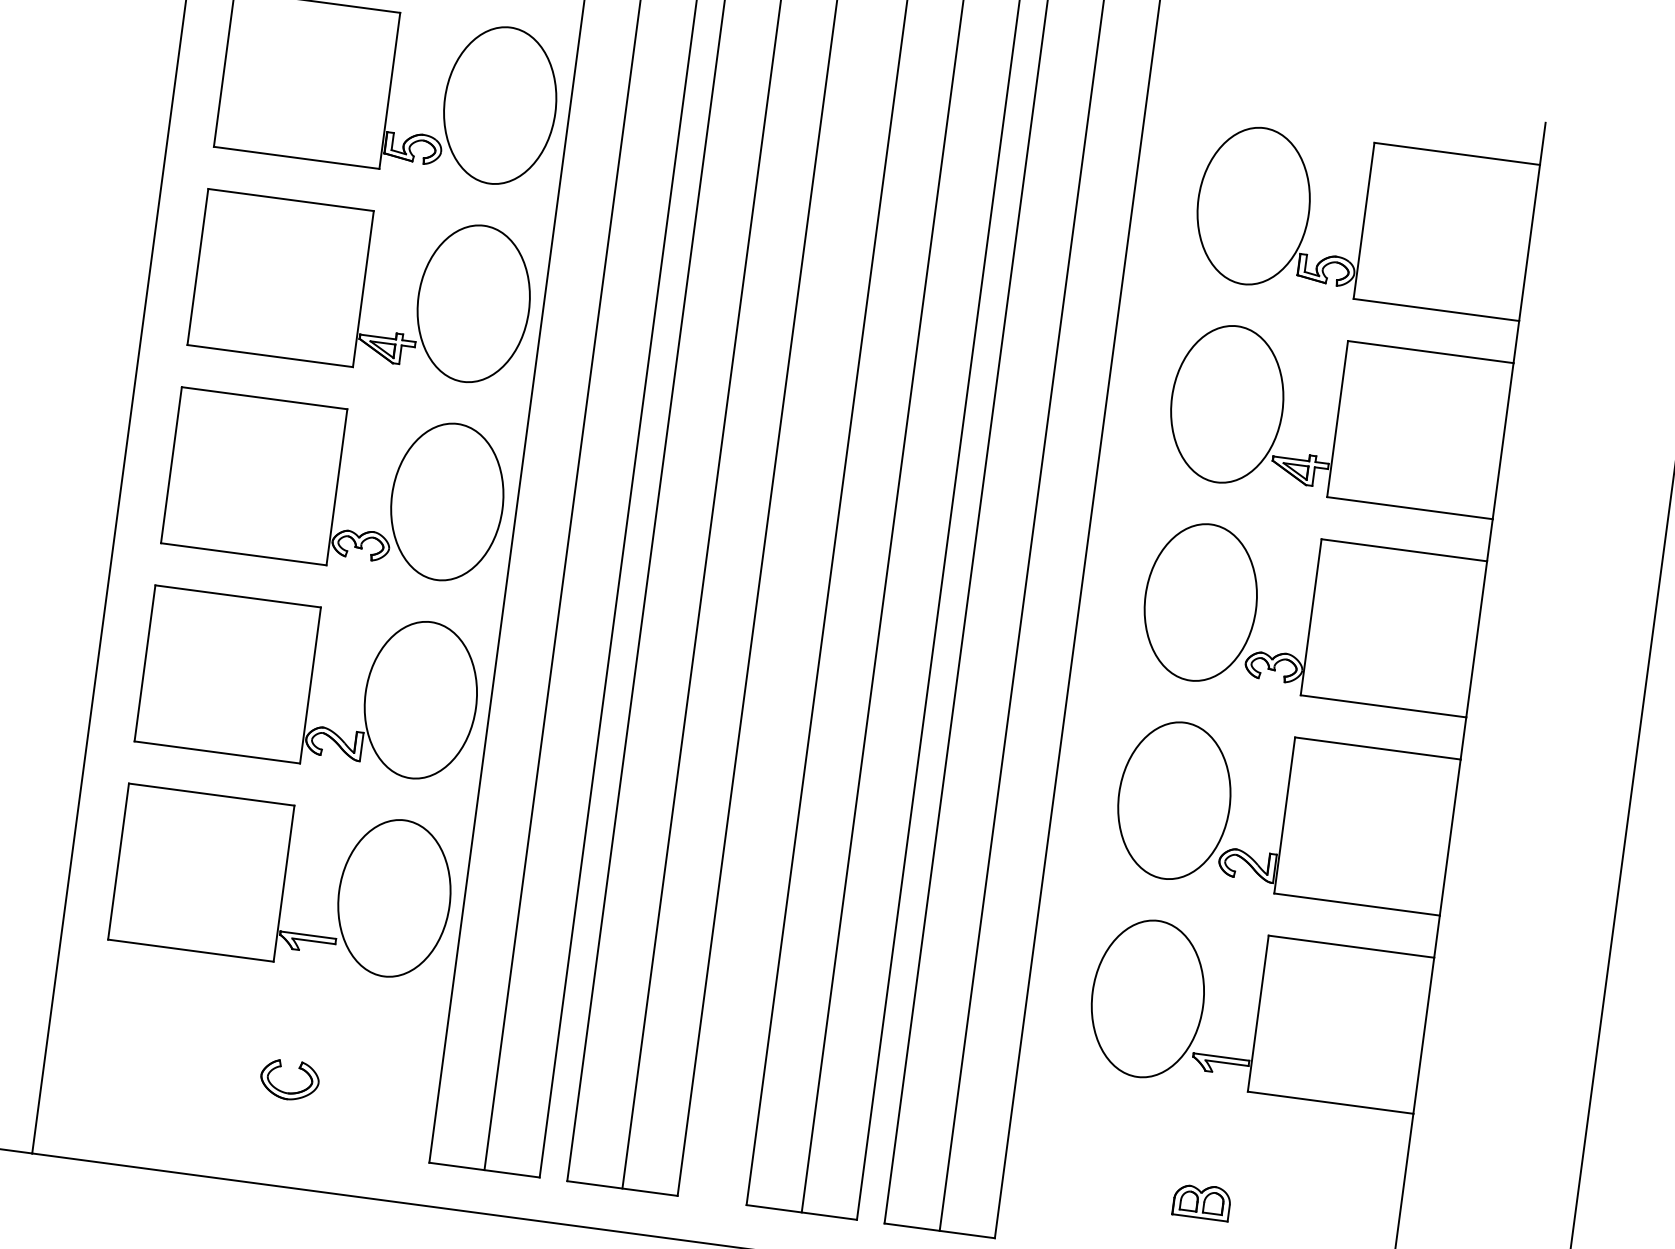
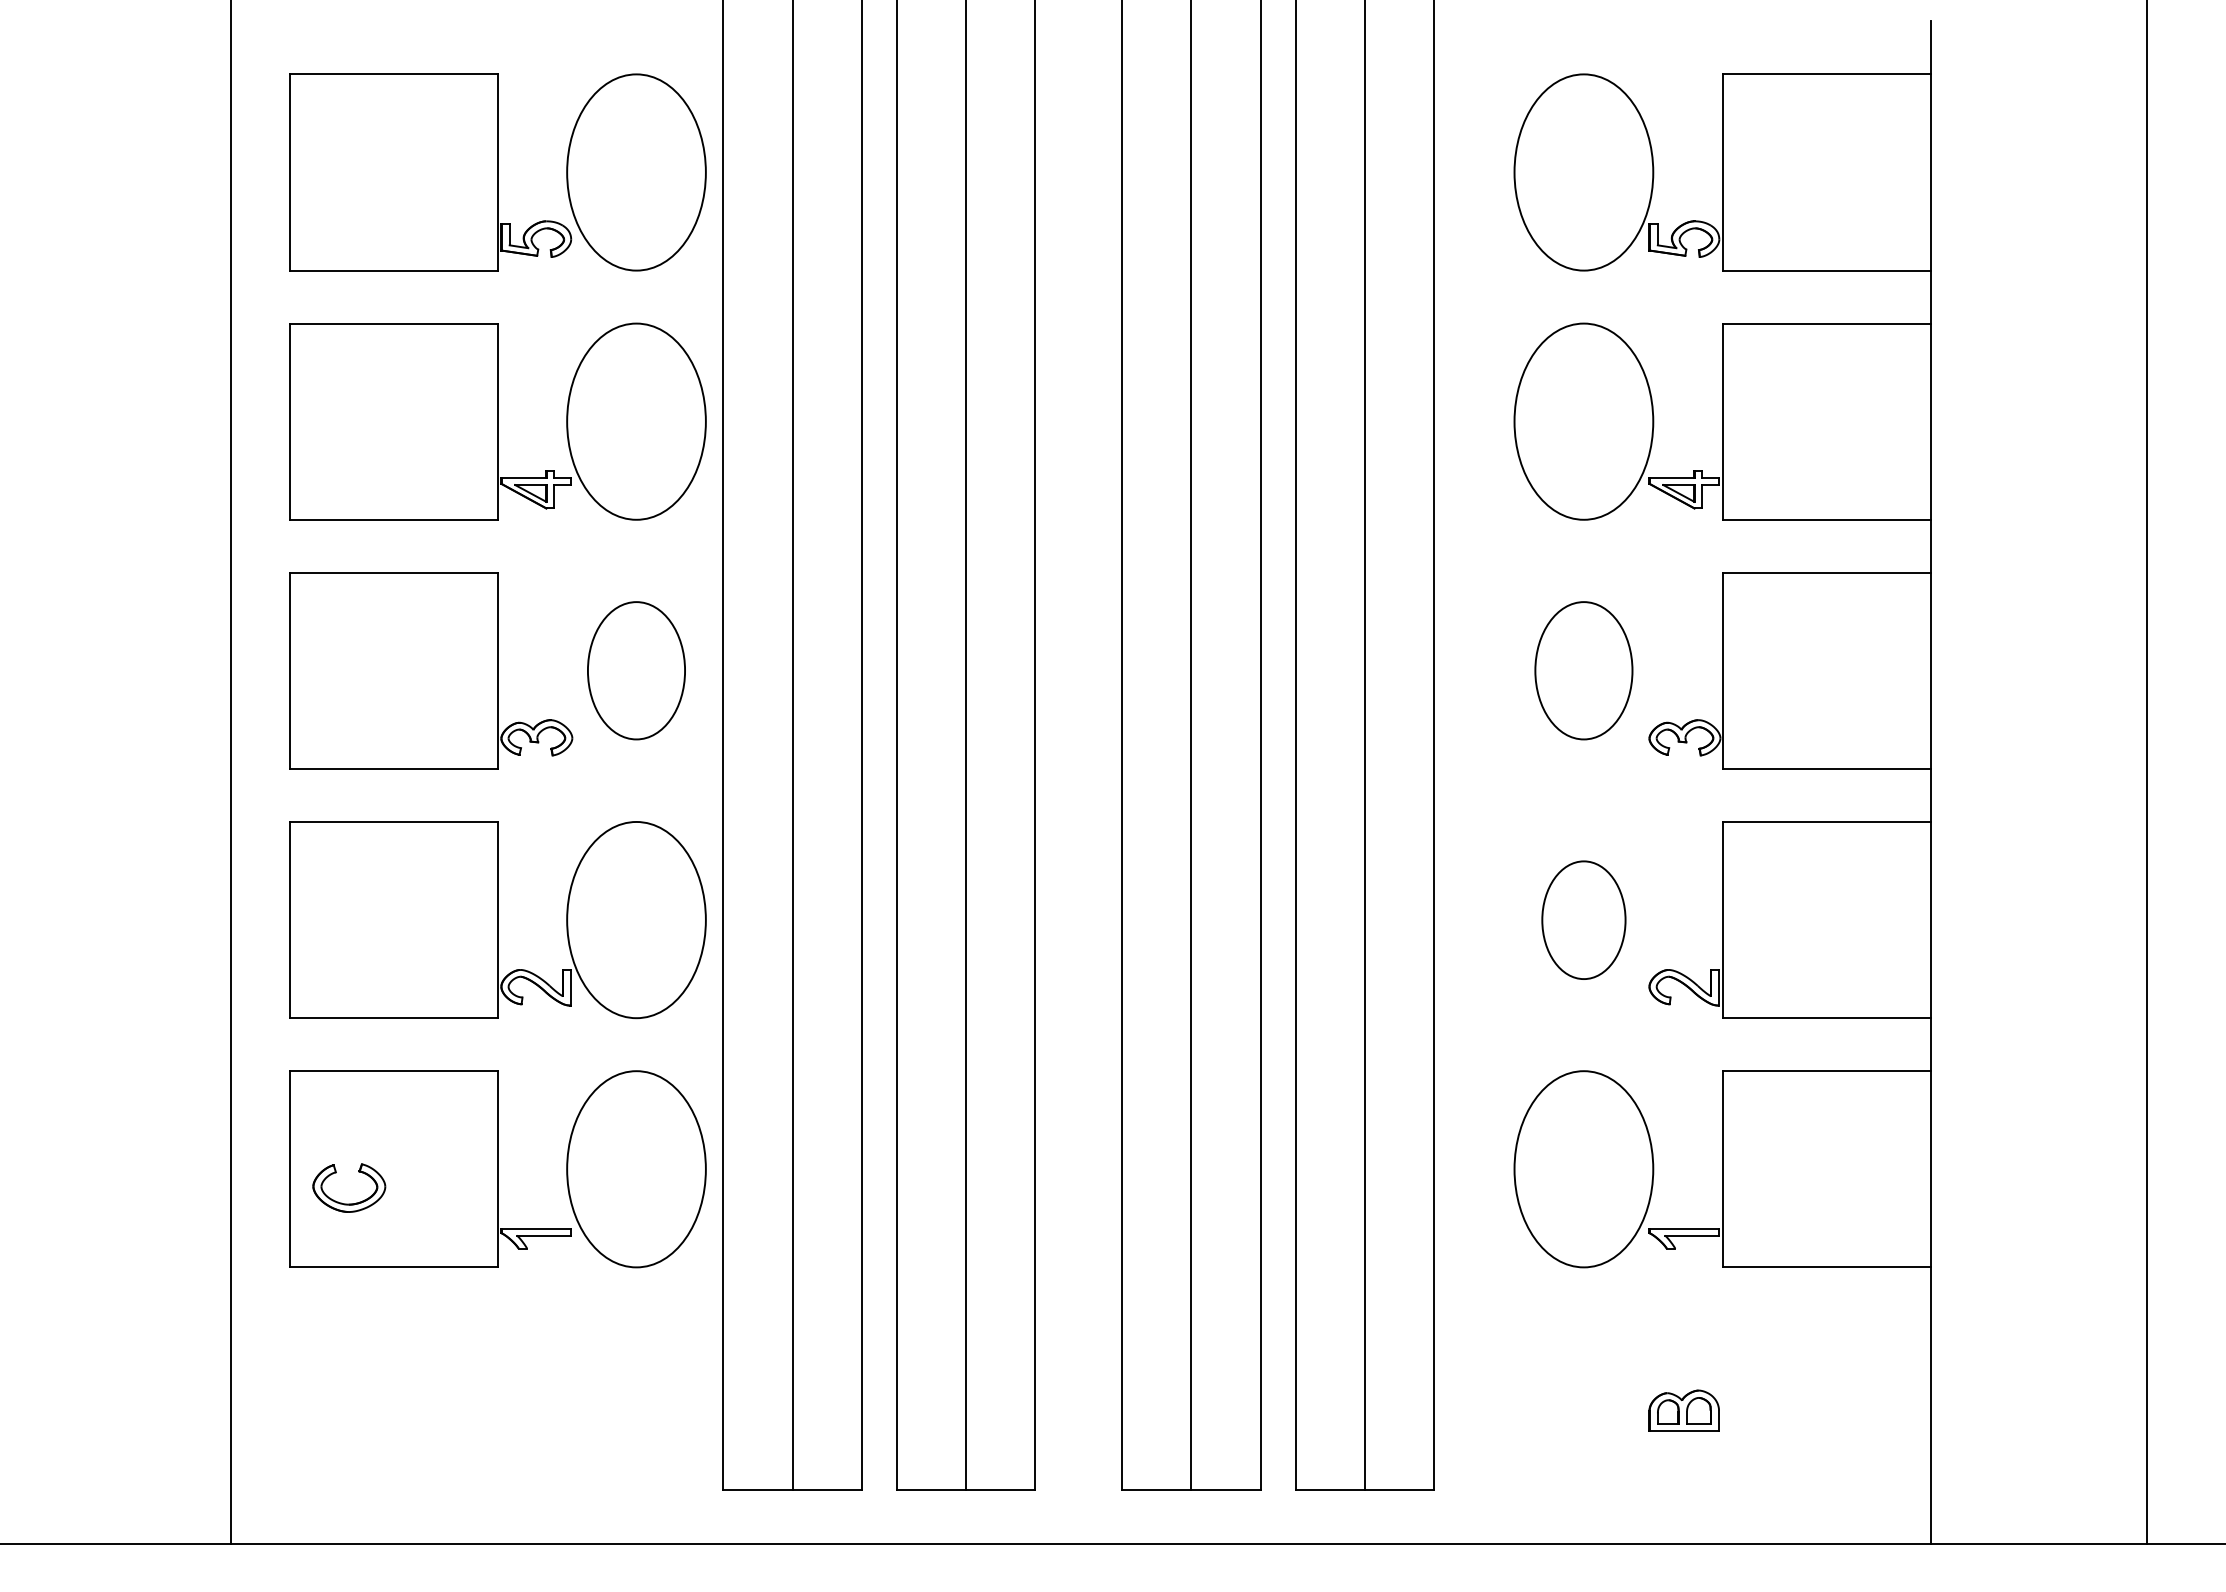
part: (447, 501) -> (636, 670), size x0.7
part: (1200, 602) -> (1583, 670), size x0.7
part: (1174, 801) -> (1583, 920), size x0.6
part: (288, 1092) -> (349, 1203), moved

